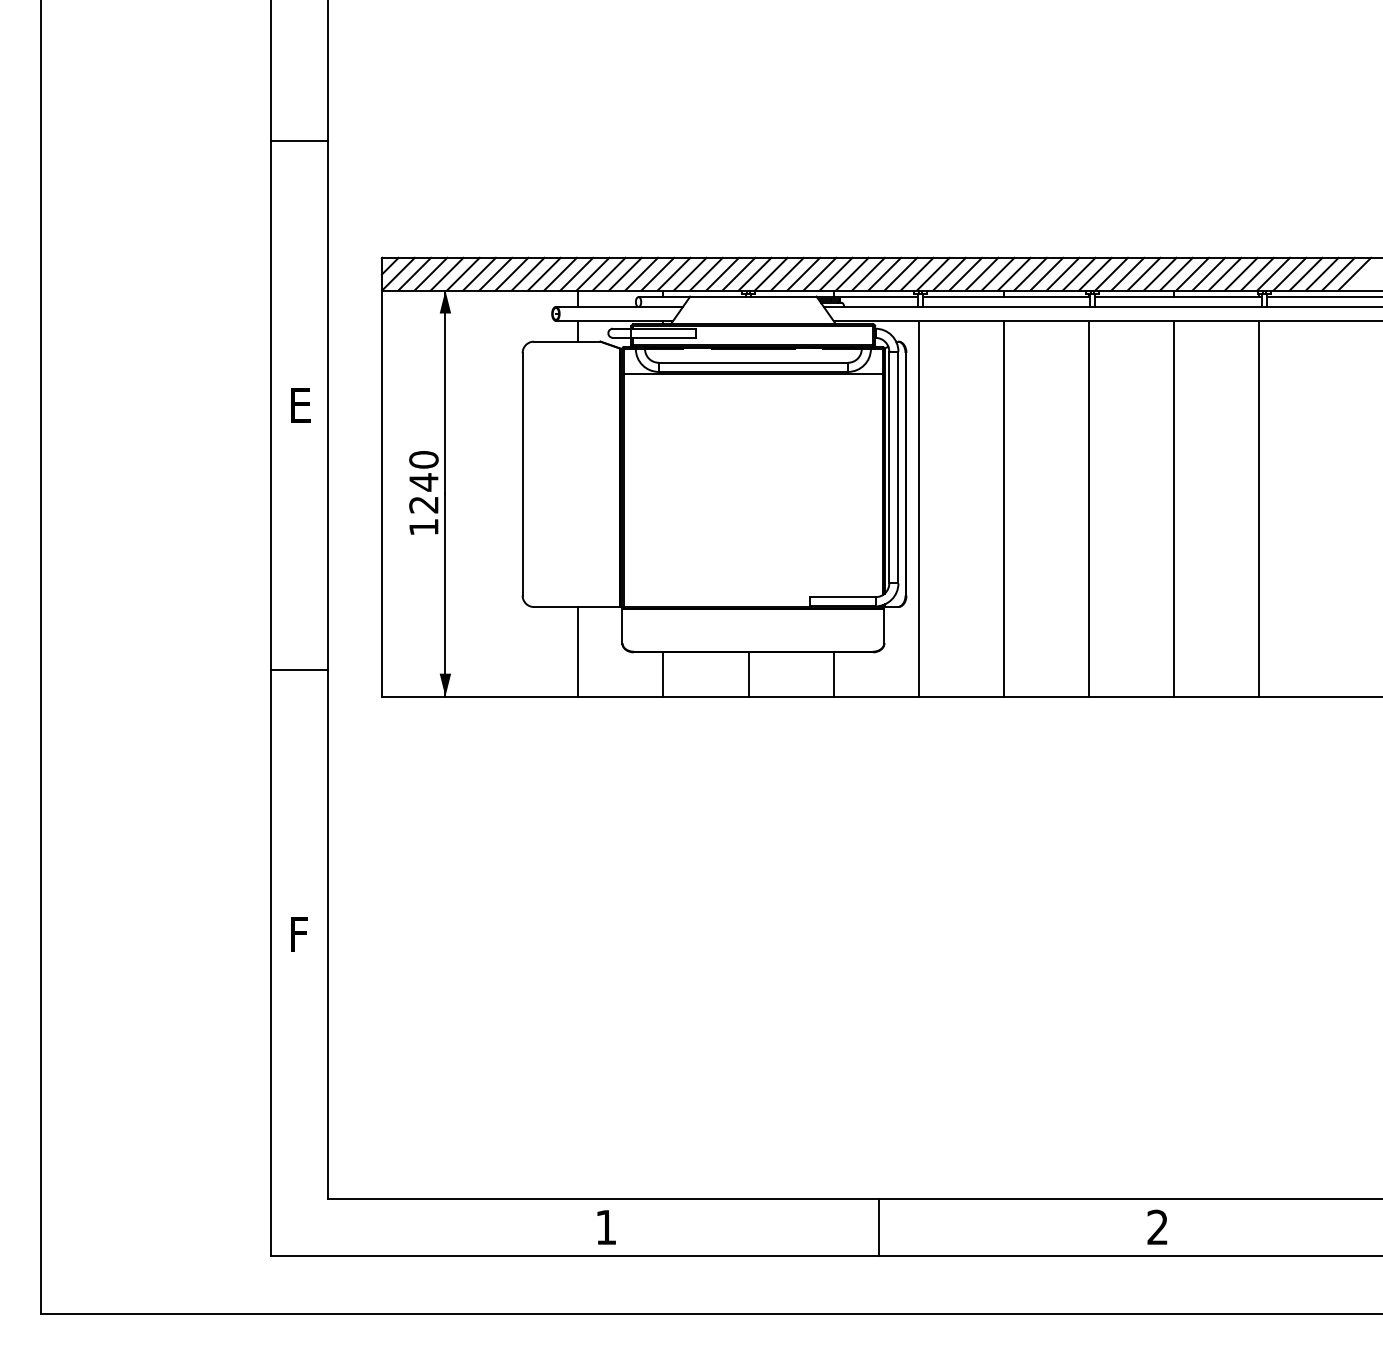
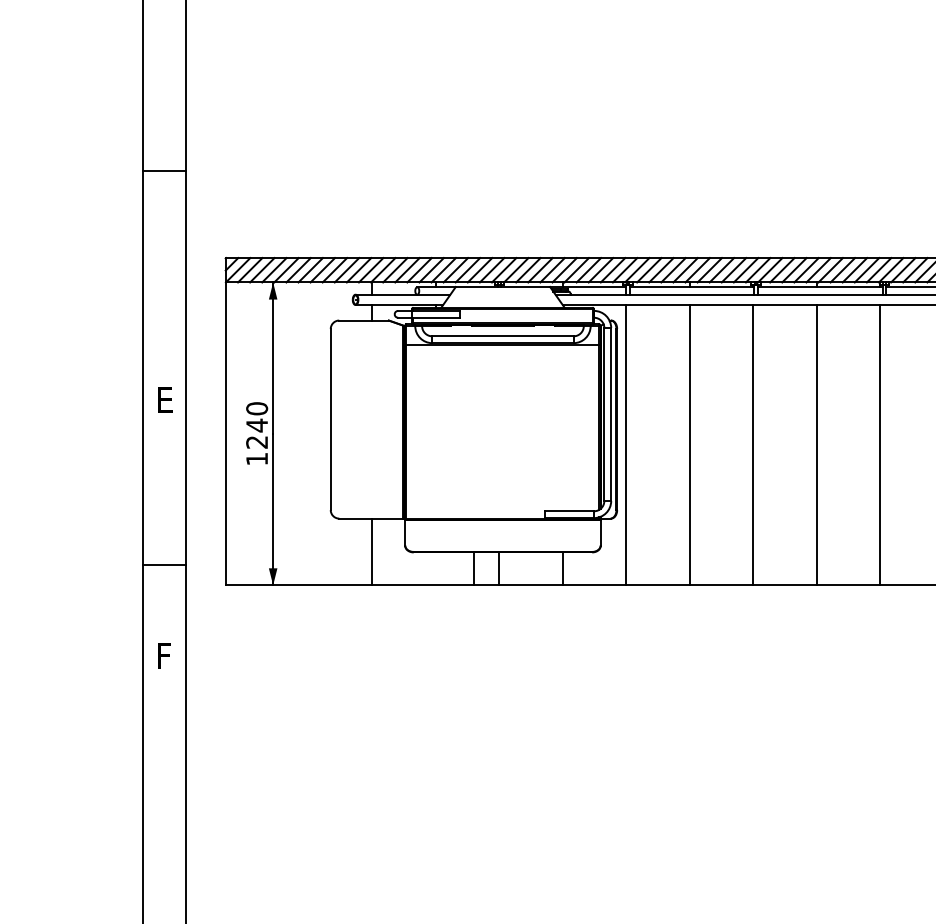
text: (300, 405) -> (165, 400), moved
line: (663, 674) -> (473, 568), moved
text: (299, 934) -> (164, 656), moved

